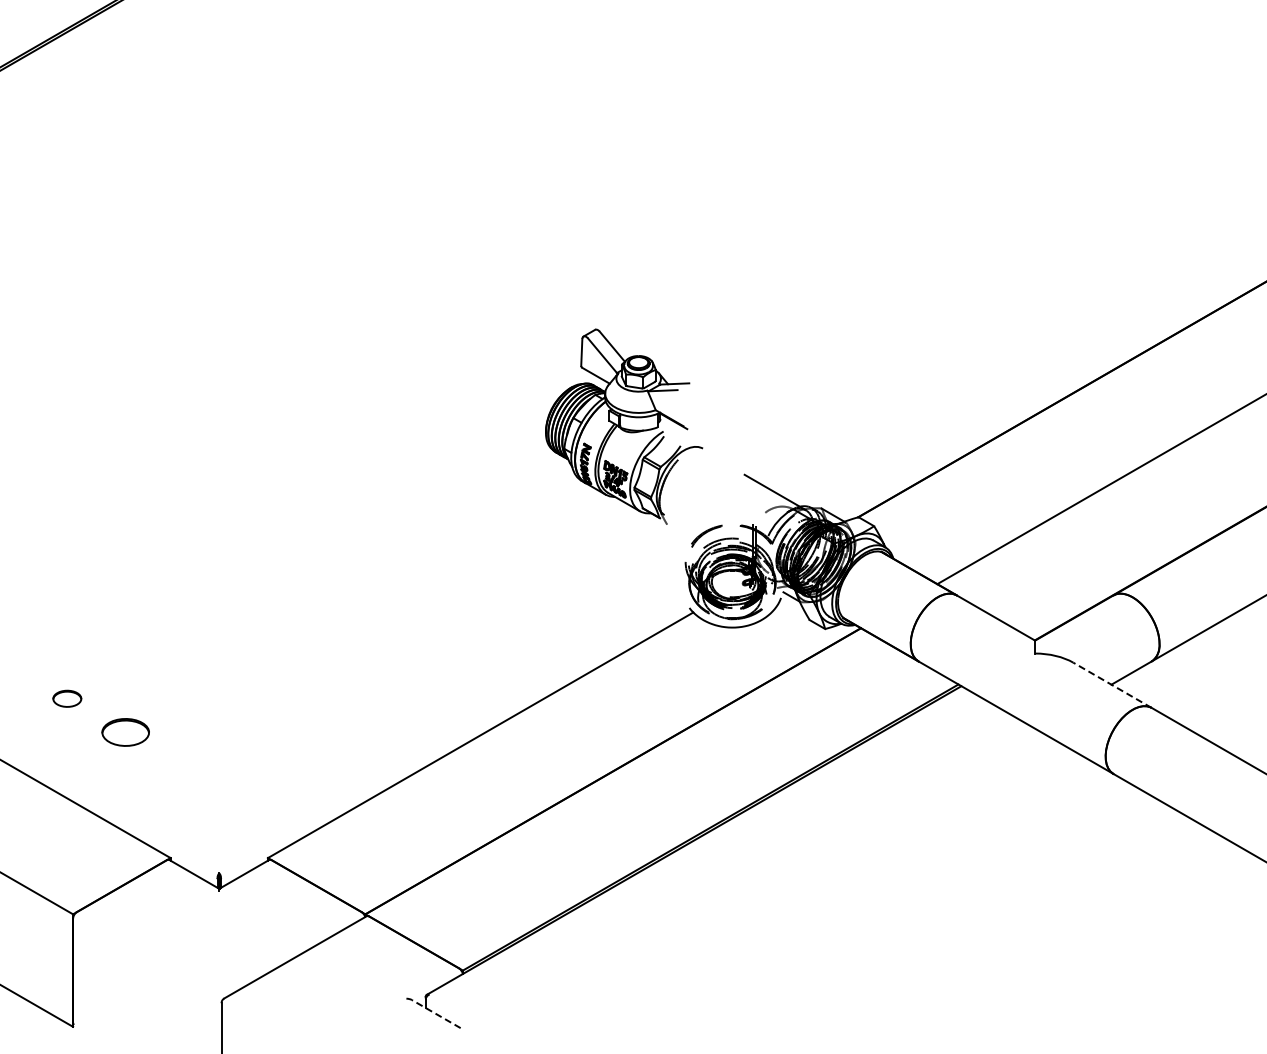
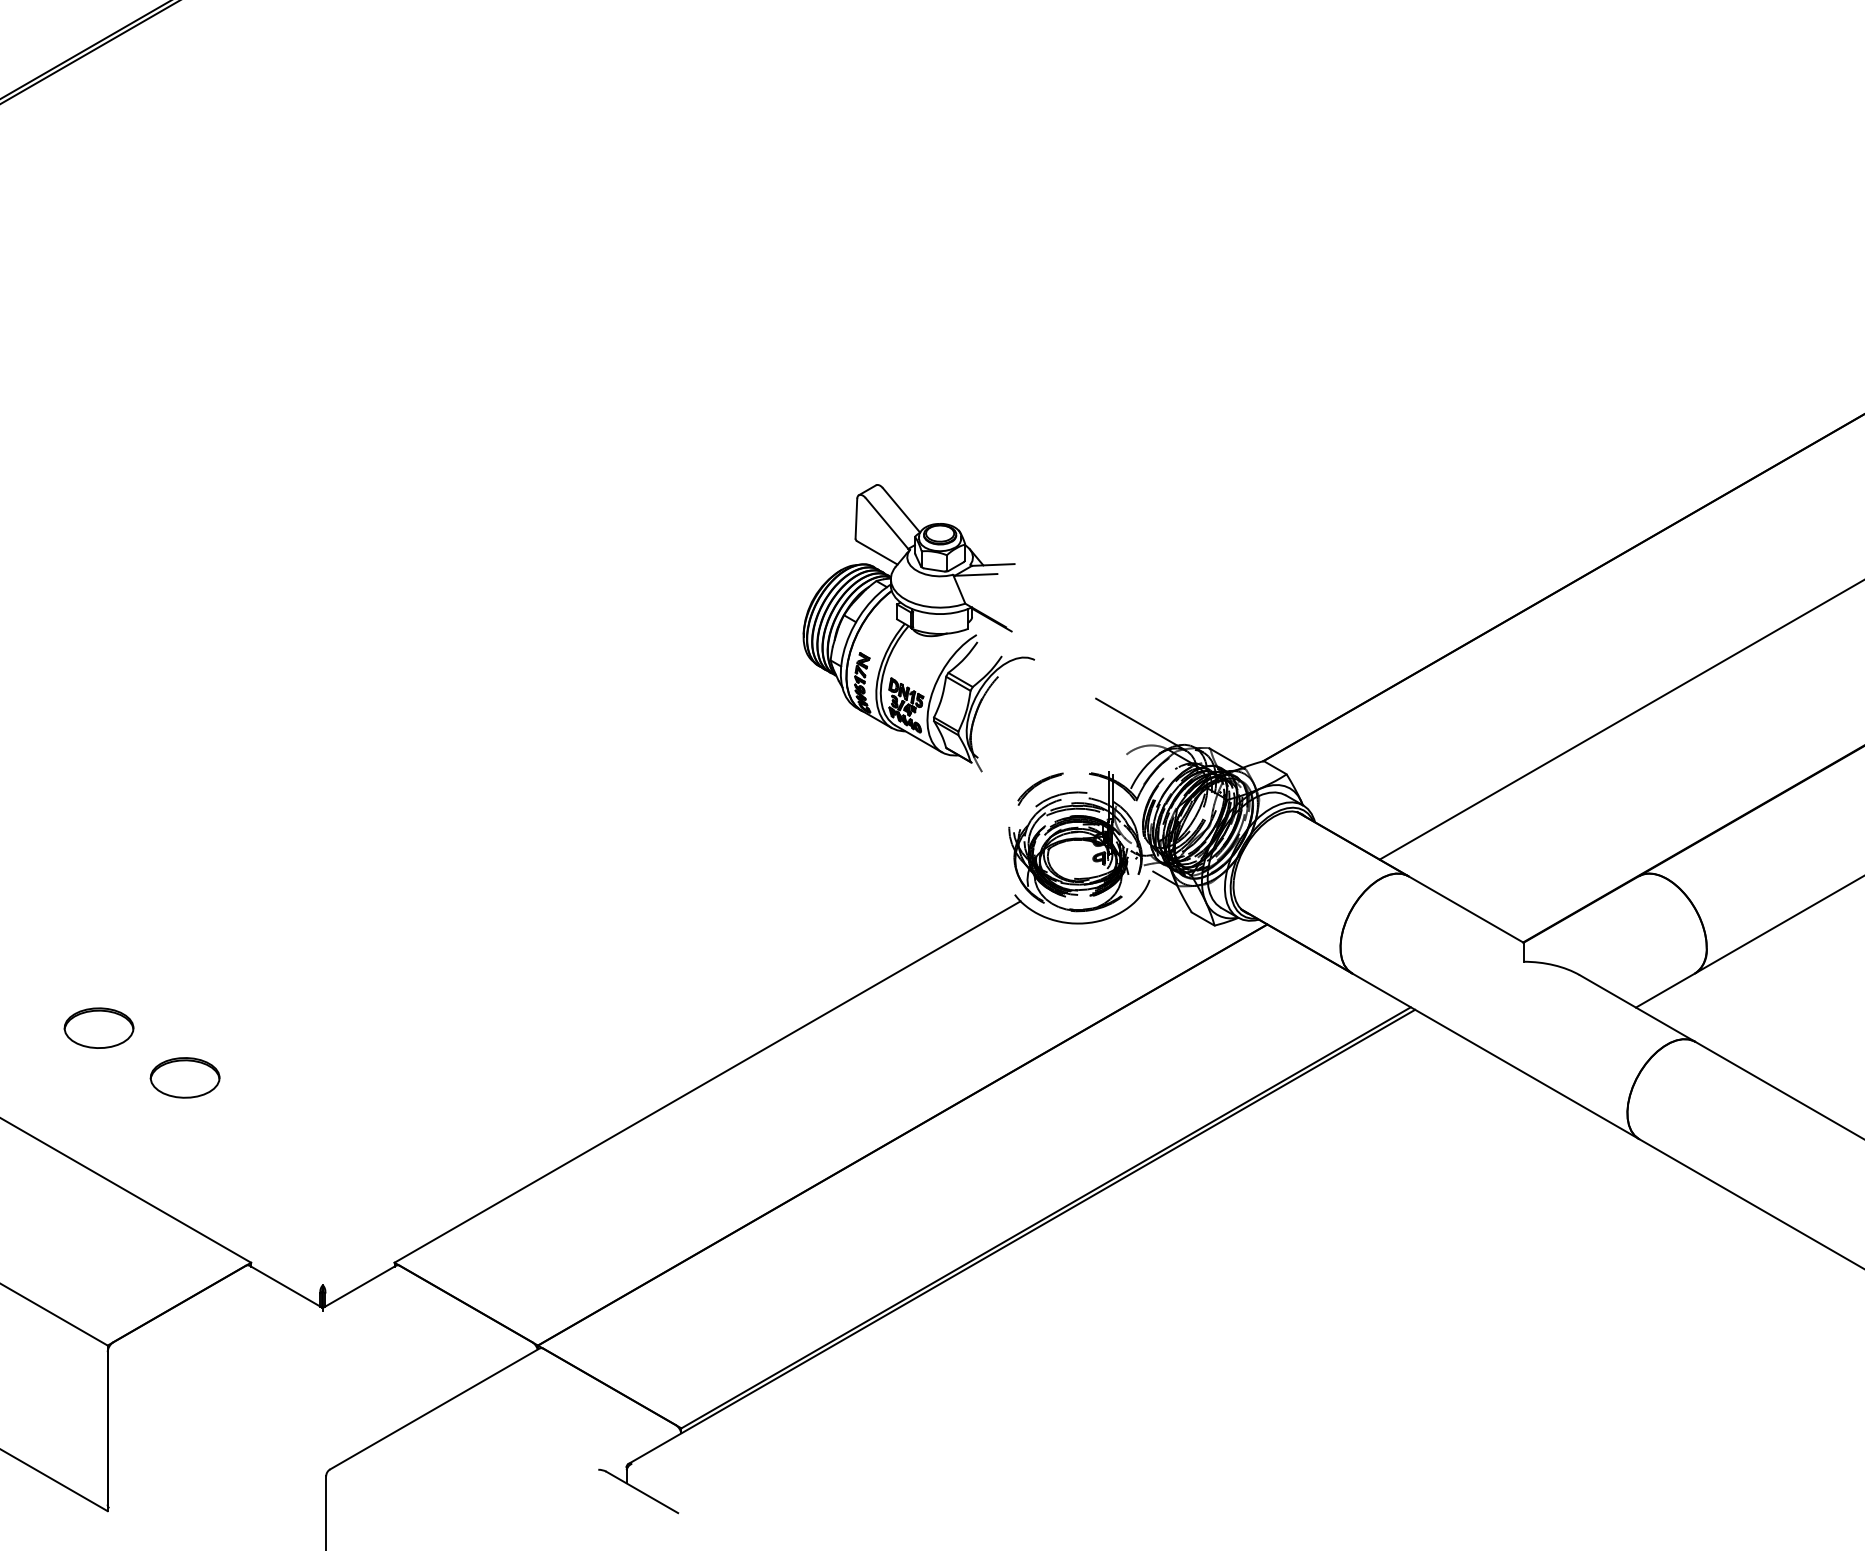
line: (1112, 685) -> (1637, 1008), dashed -> solid
part: (67, 698) -> (99, 1027), size x1.67
line: (435, 1013) -> (641, 1491), dashed -> solid

